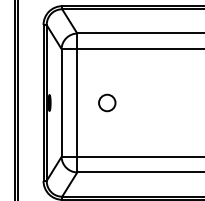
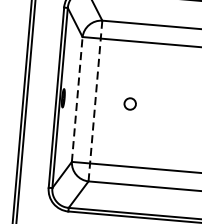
circle: (107, 102) -> (130, 103), size x0.6
line: (61, 103) -> (77, 100), solid -> dashed
line: (77, 103) -> (95, 101), solid -> dashed

